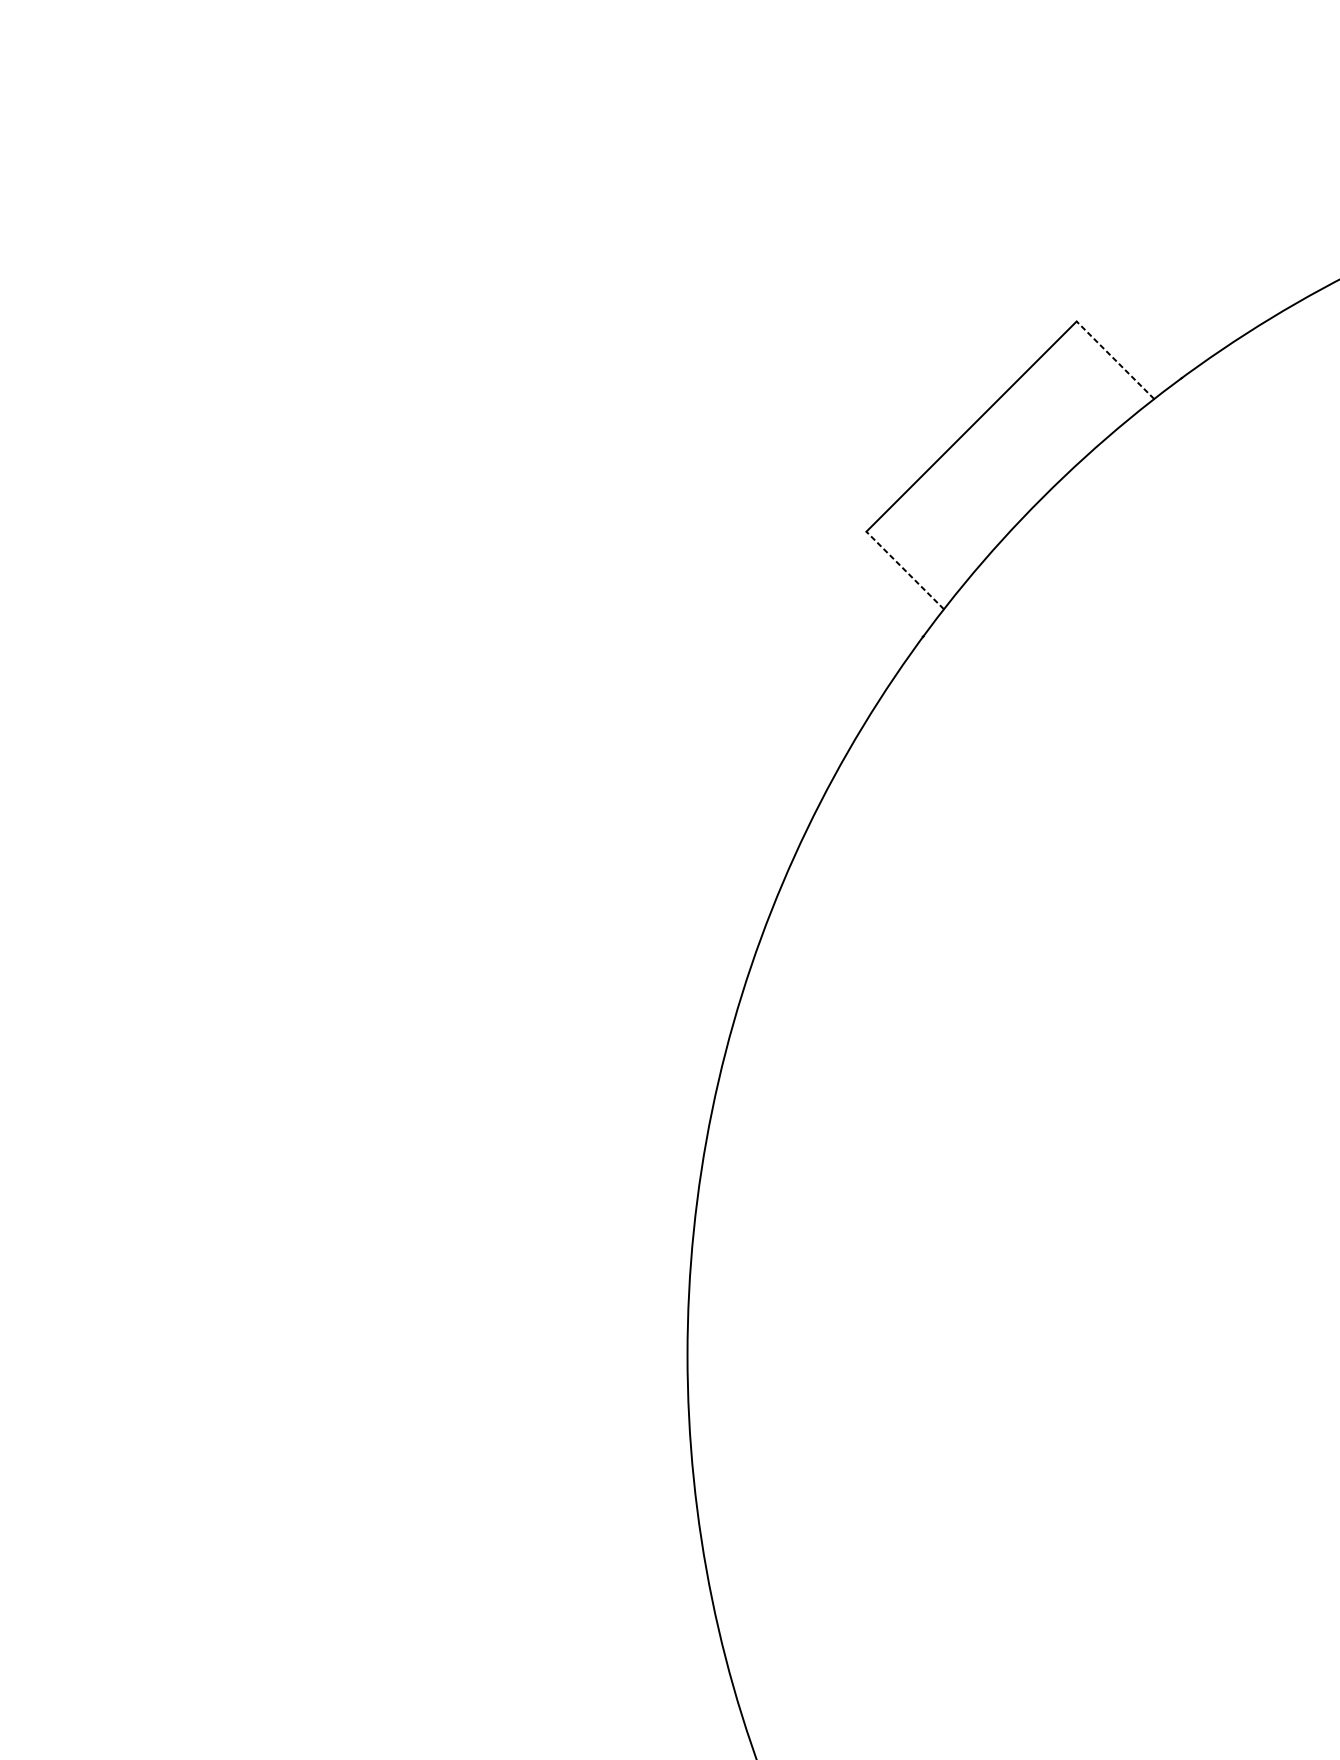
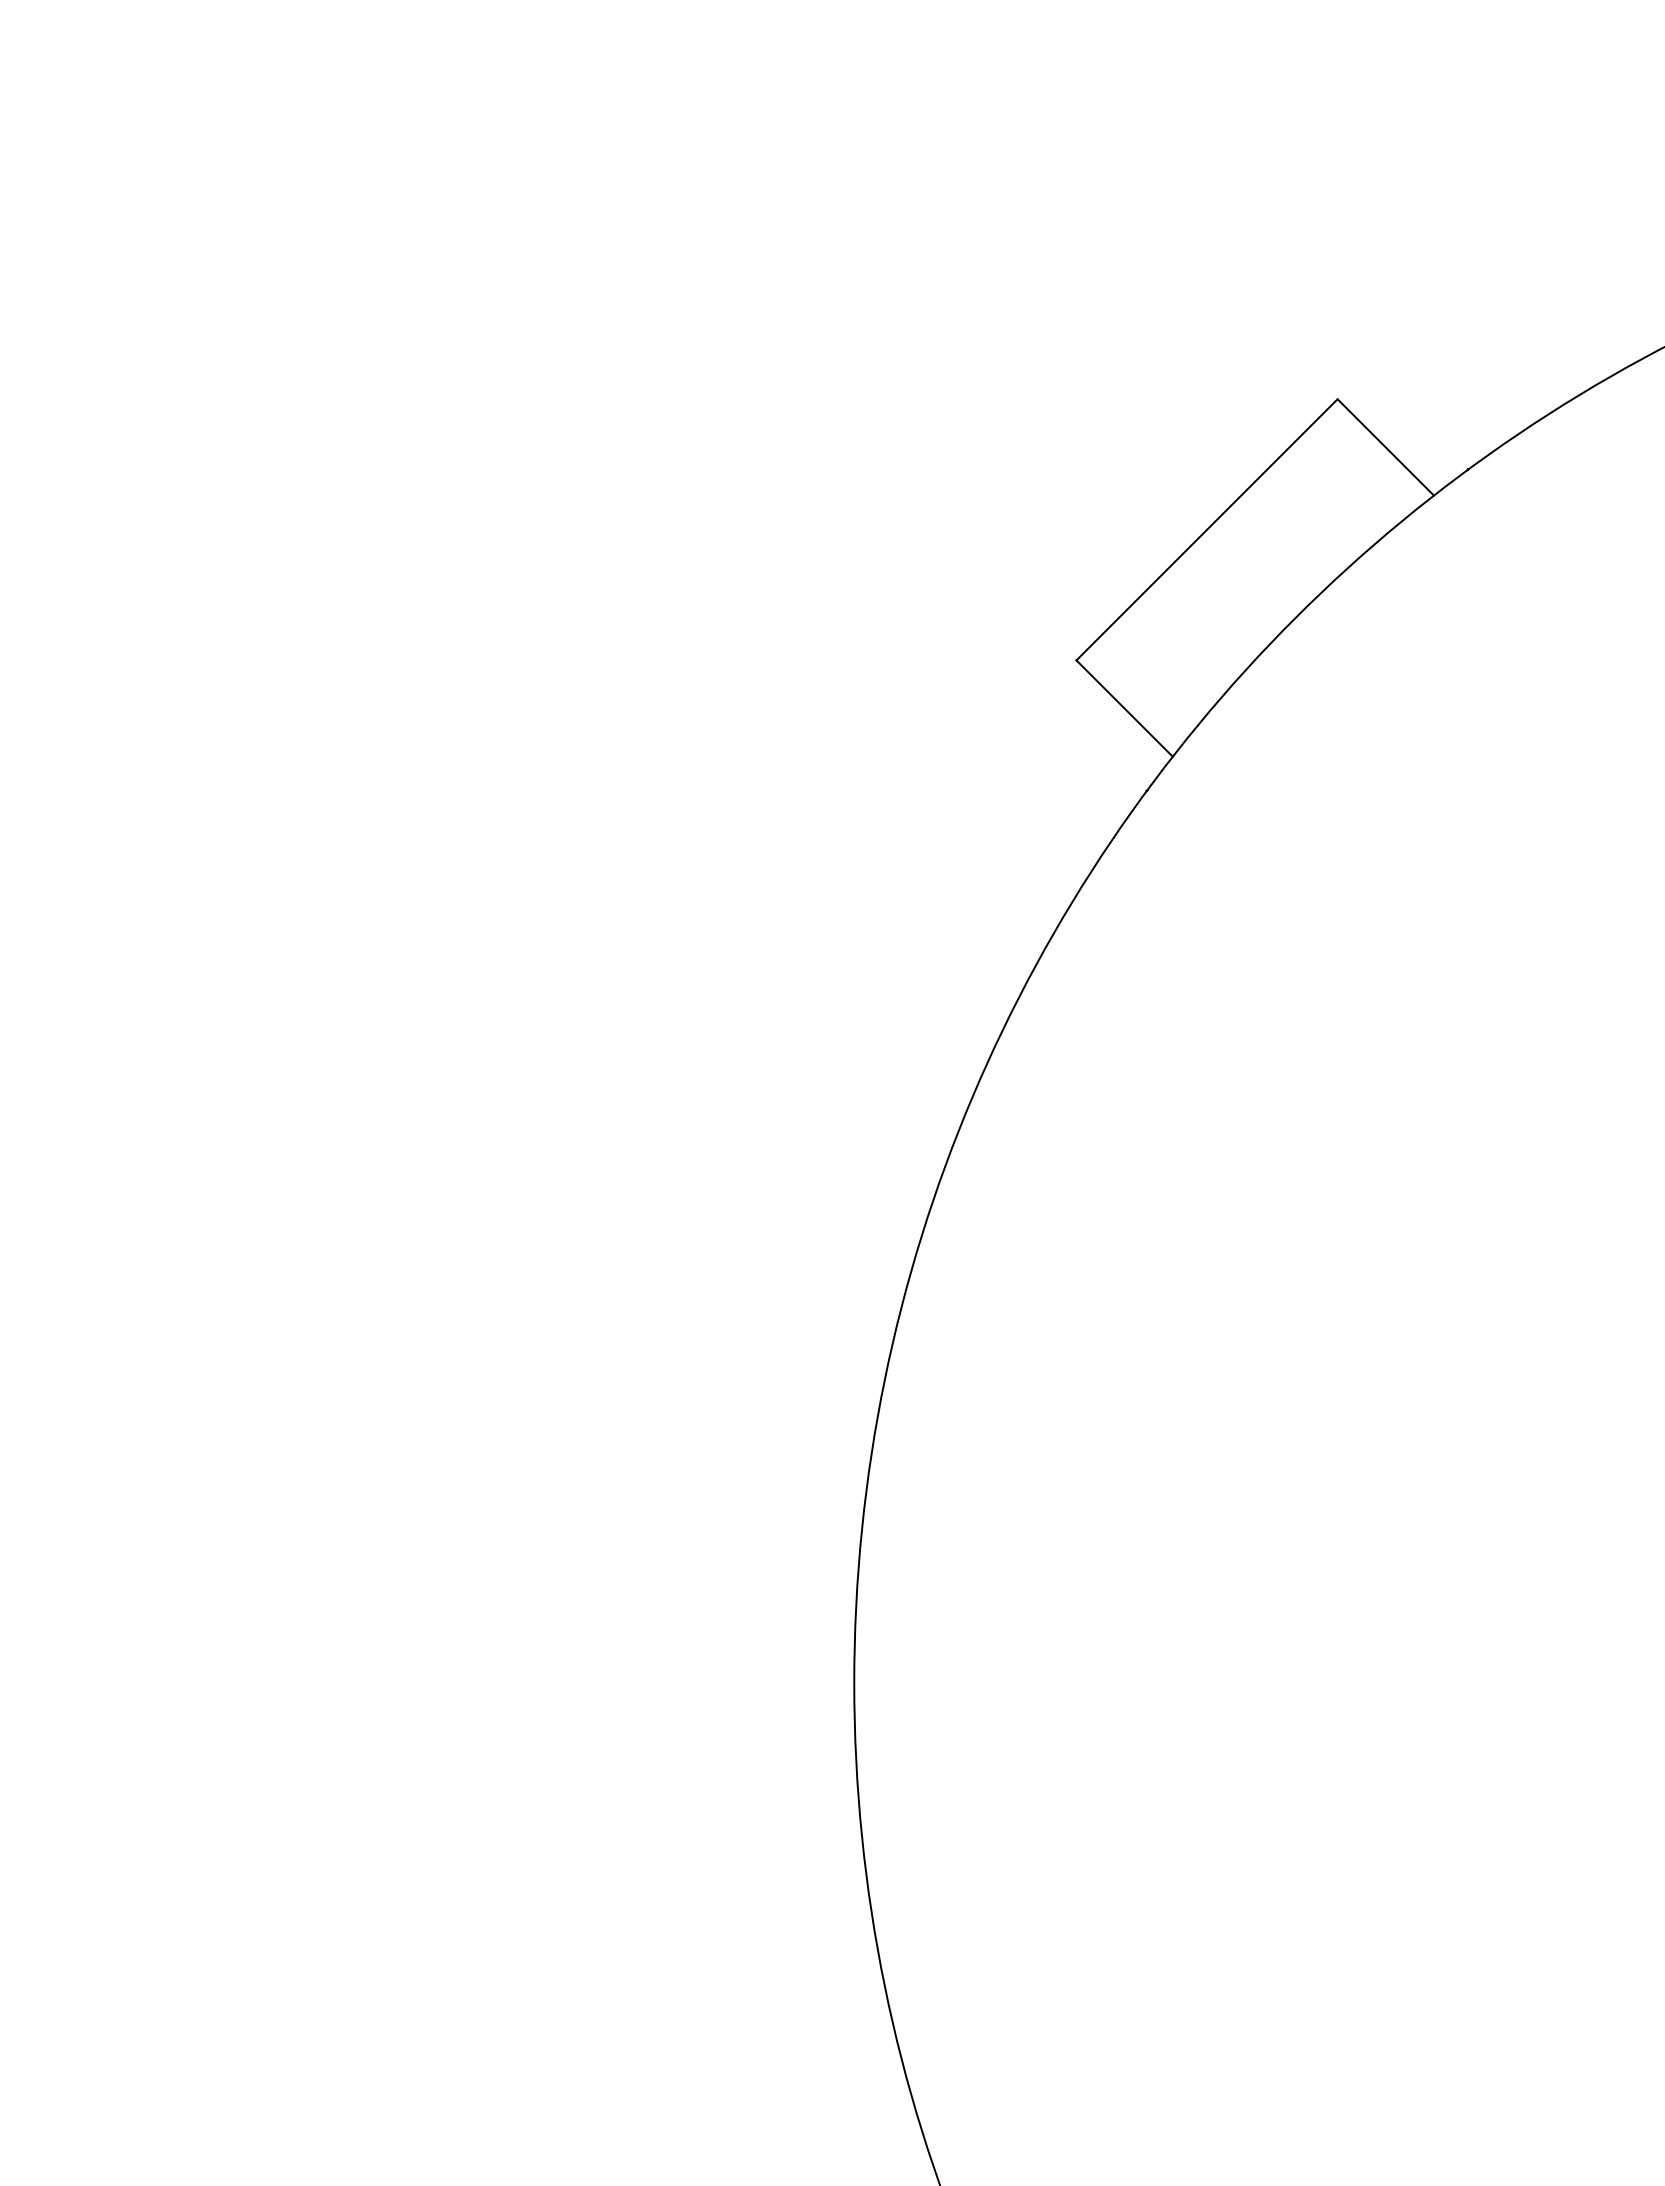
line: (1115, 360) -> (1385, 447), dashed -> solid
line: (905, 570) -> (1124, 708), dashed -> solid

